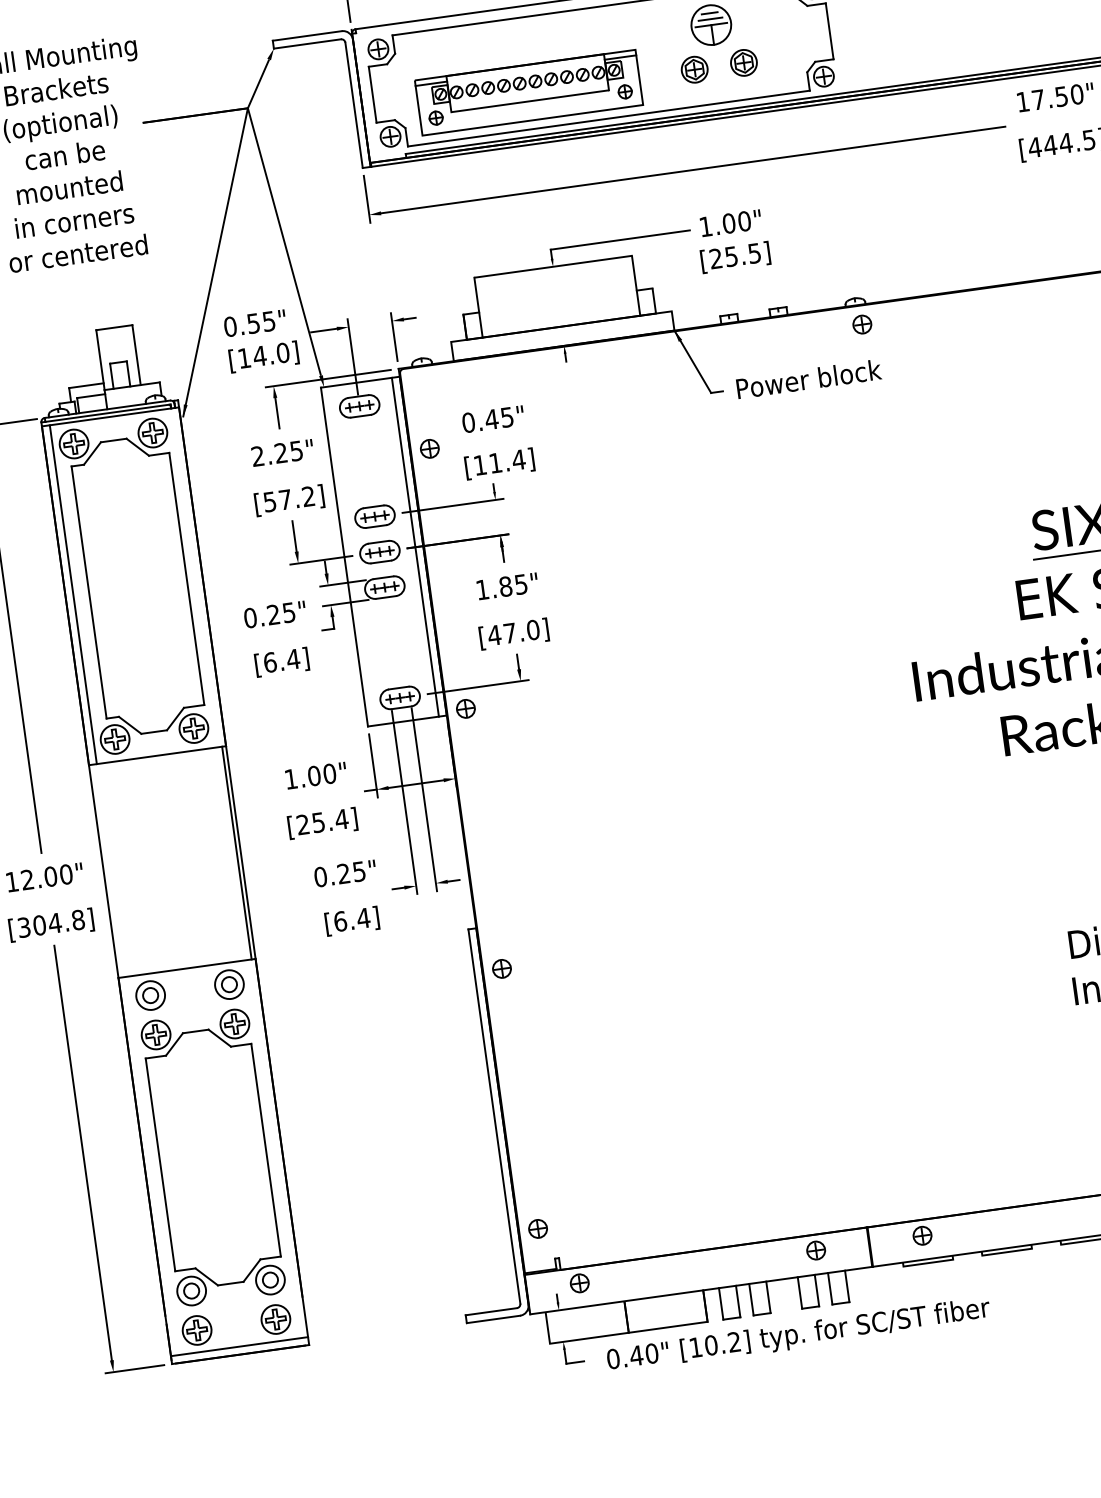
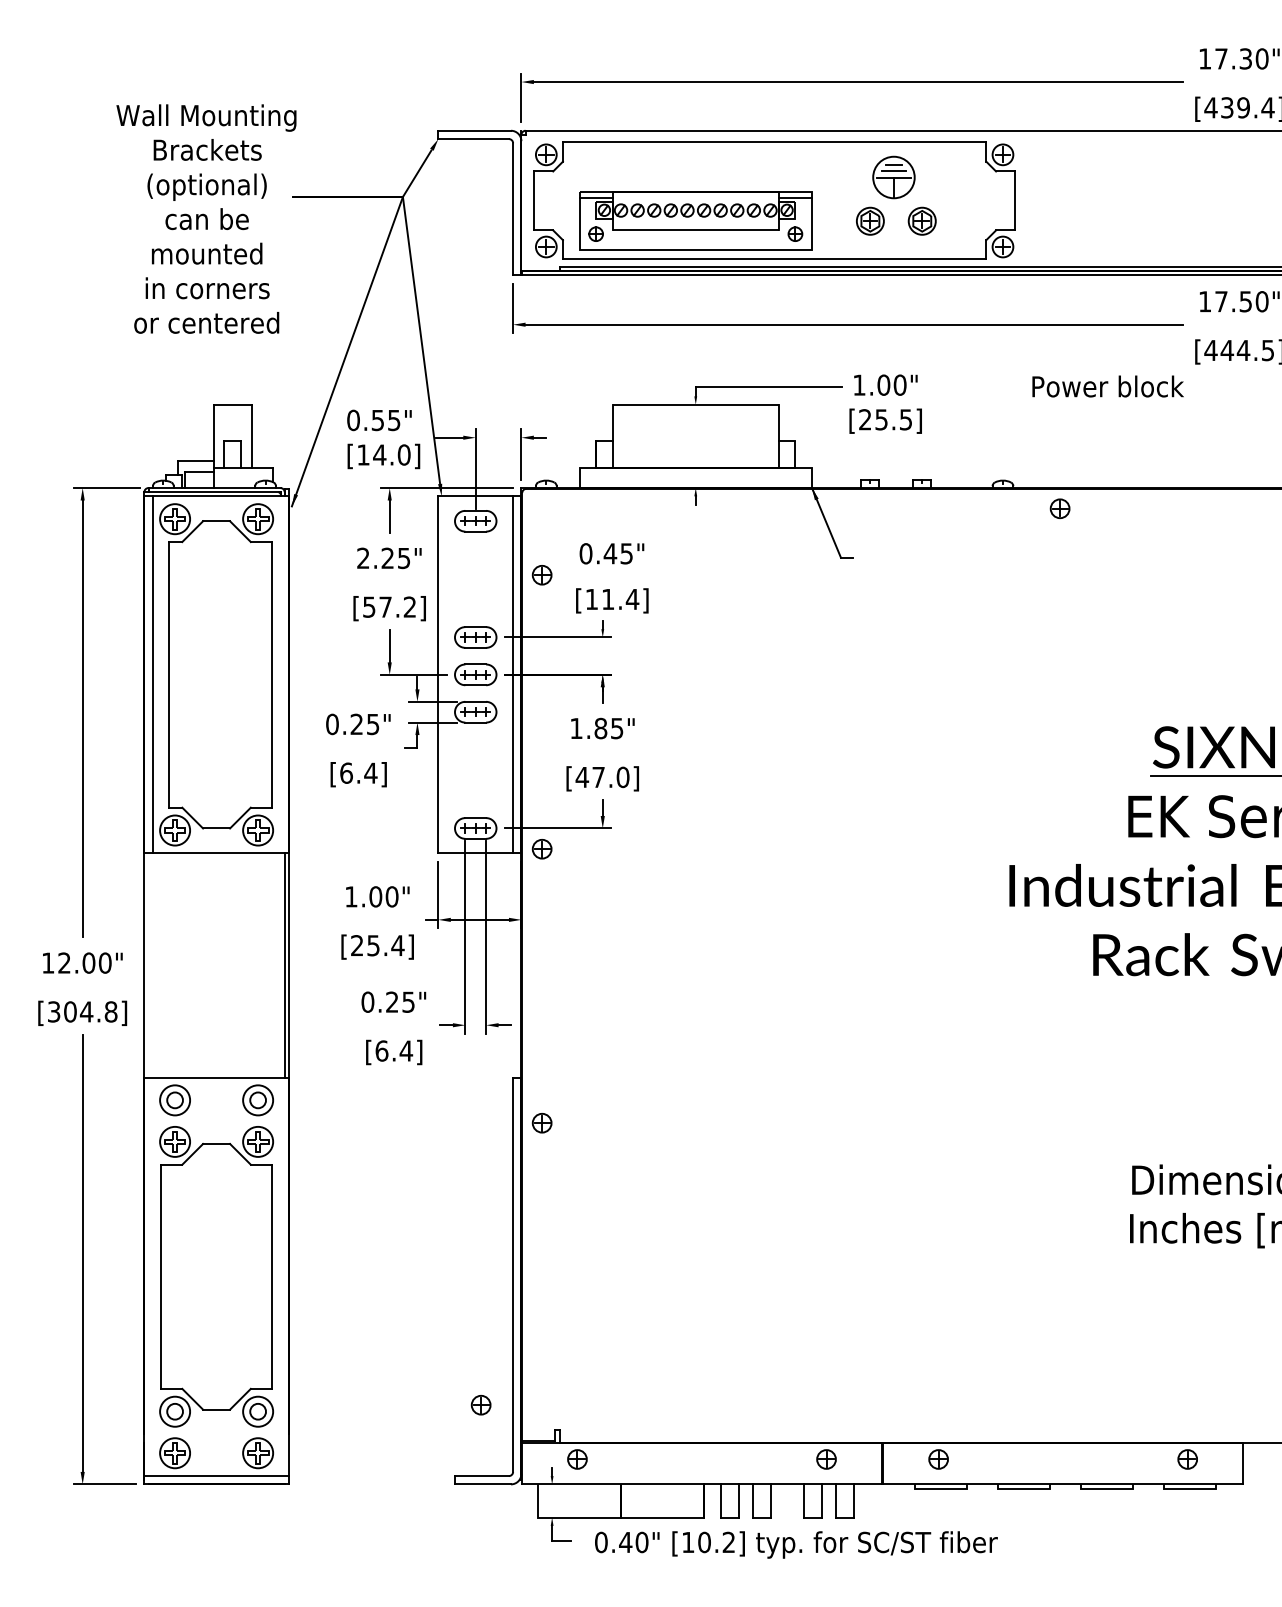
part: (861, 324) -> (1059, 508), moved
text: (808, 379) -> (1107, 386), moved
part: (537, 1229) -> (480, 1405), moved

